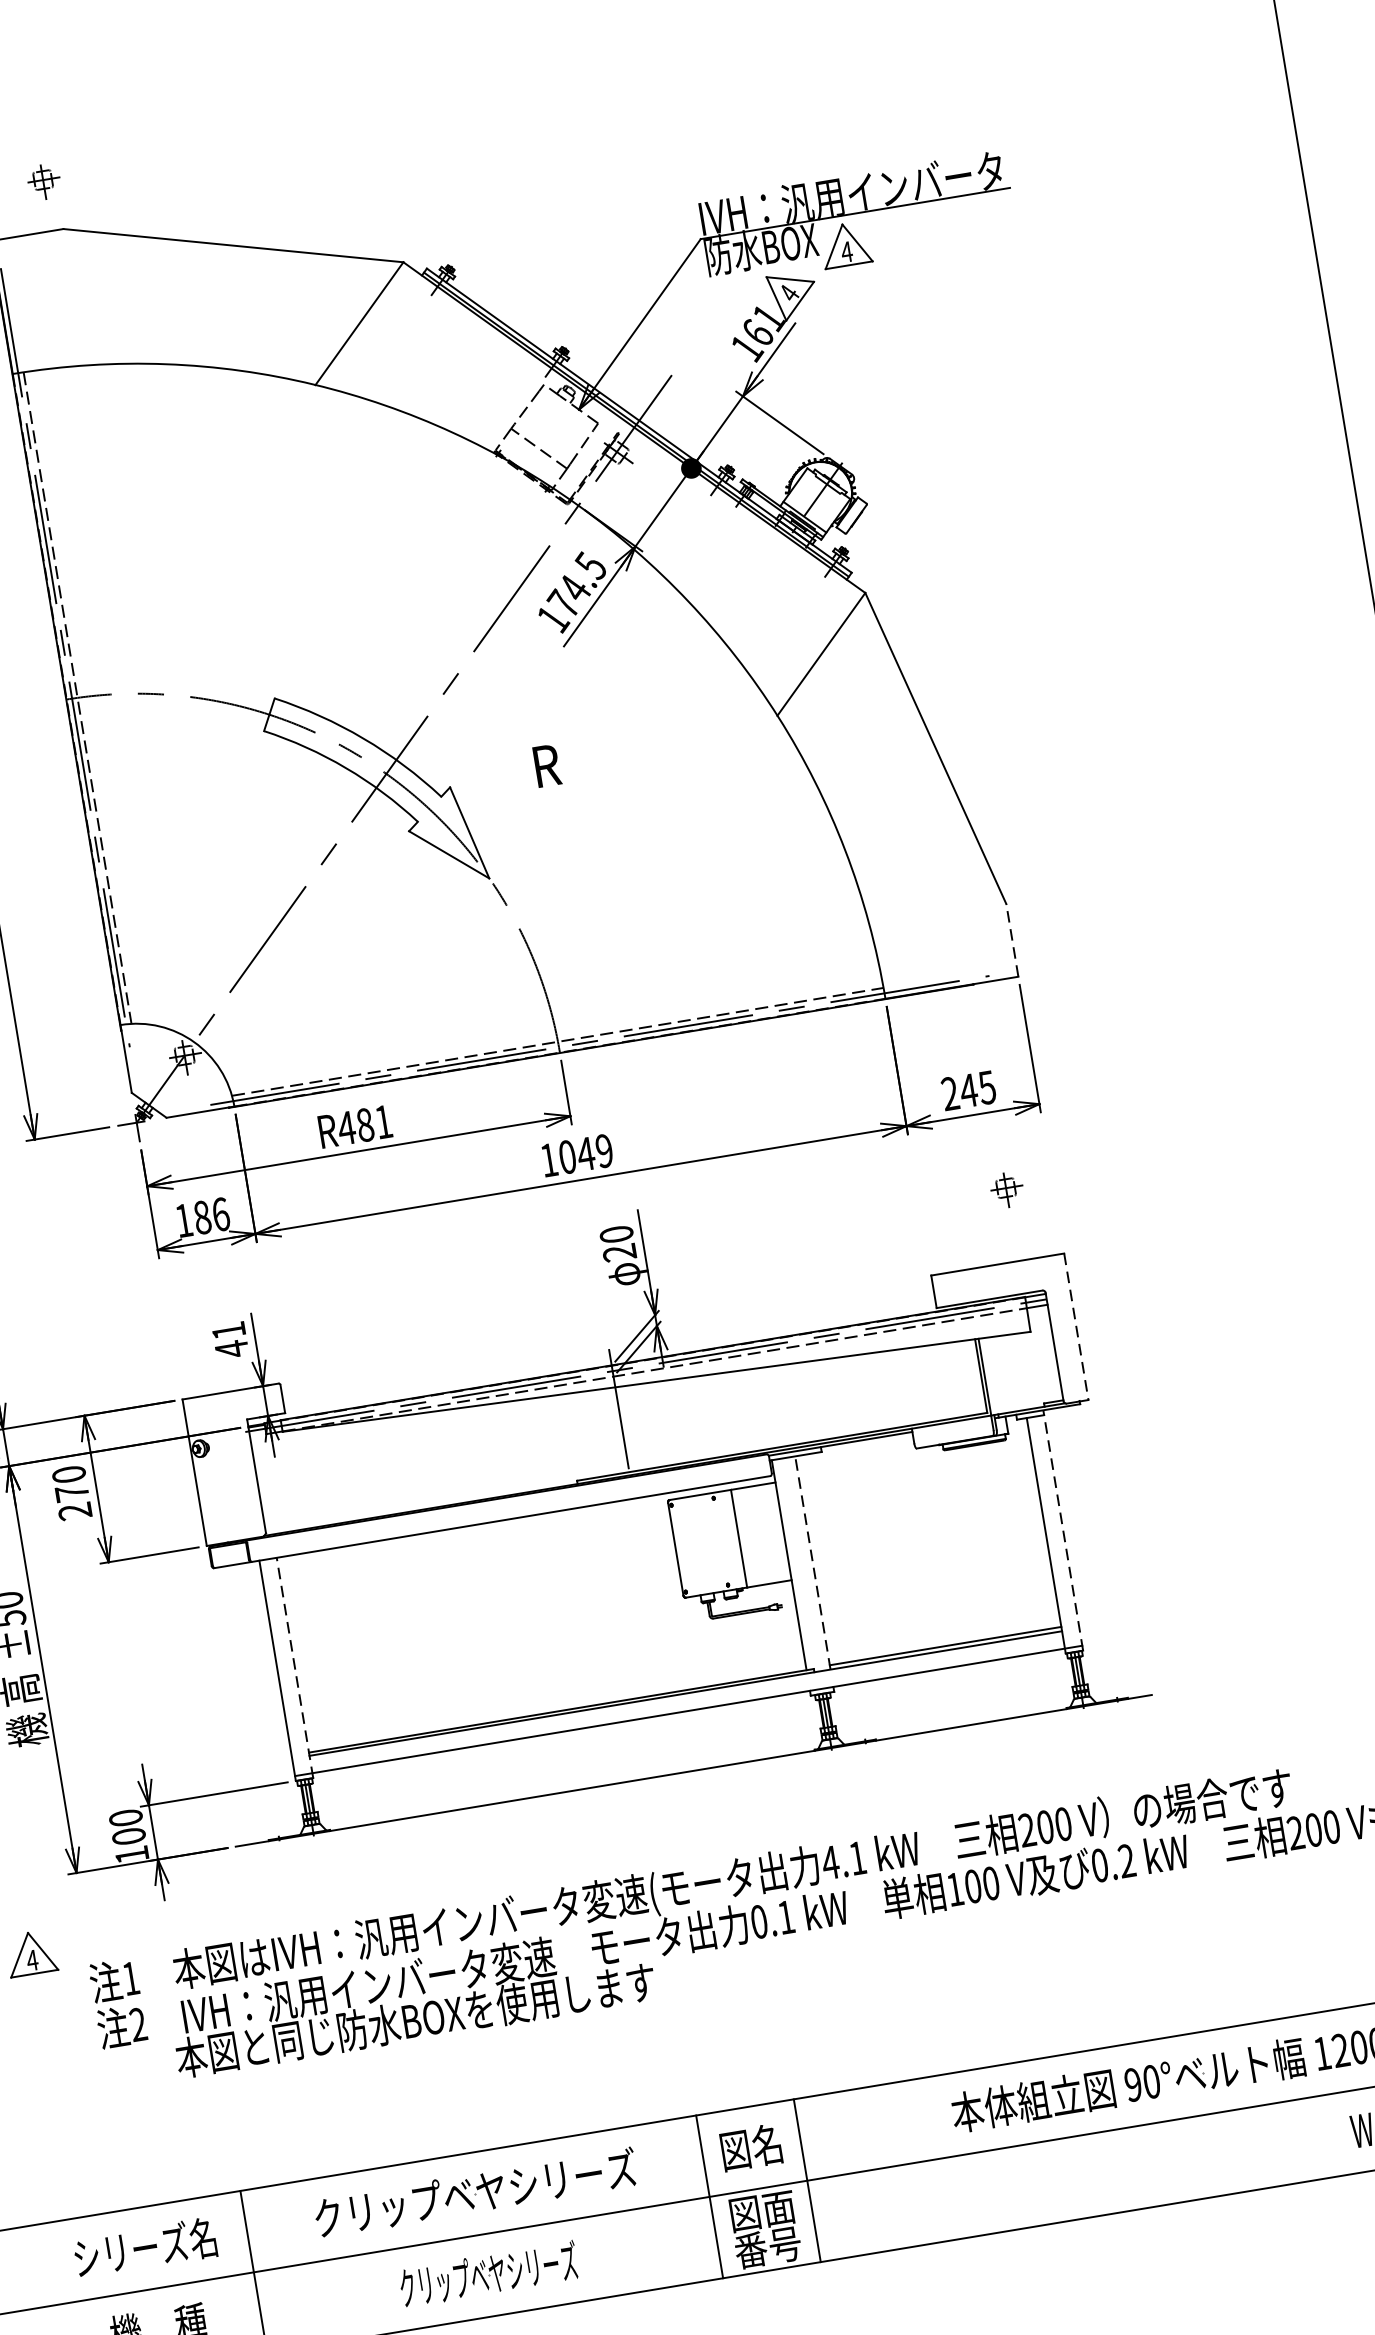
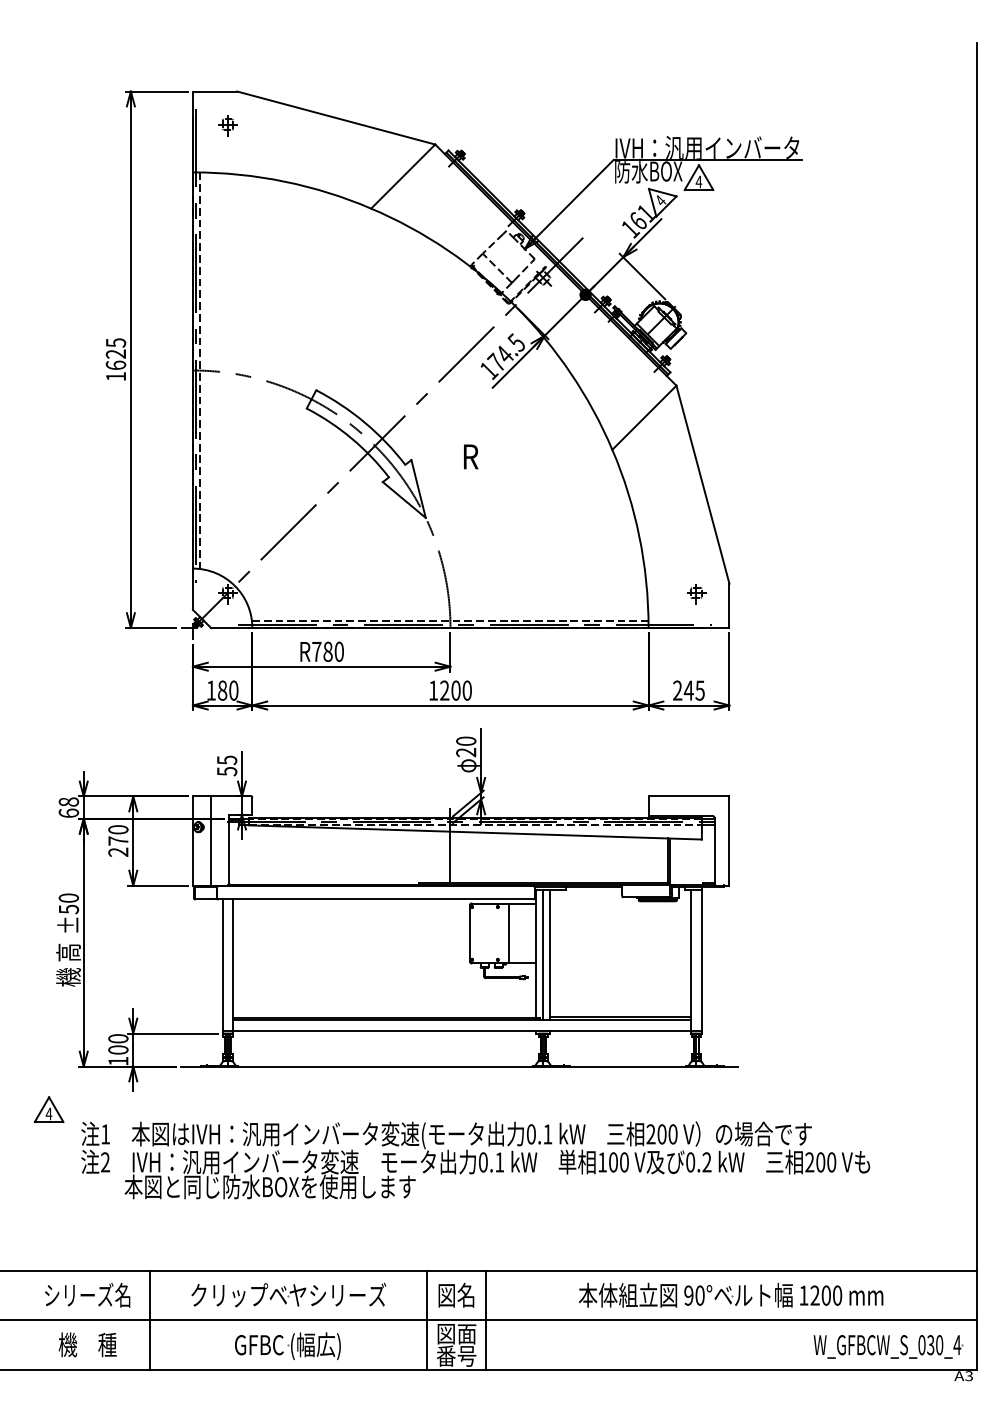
part: (42, 181) -> (227, 125), moved
line: (1012, 939) -> (729, 605), dashed -> solid
text: (364, 1124) -> (327, 651), R481 -> R780
text: (585, 1153) -> (455, 690), 1049 -> 1200
part: (1006, 1190) -> (696, 594), moved
text: (220, 1214) -> (233, 690), 186 -> 180
line: (1076, 1327) -> (729, 841), dashed -> solid
text: (230, 1339) -> (227, 765), 41 -> 55
line: (225, 1466) -> (211, 840), added
line: (1062, 1529) -> (701, 959), dashed -> solid
line: (801, 1563) -> (543, 954), added
line: (813, 1563) -> (550, 955), dashed -> solid
line: (295, 1666) -> (233, 965), dashed -> solid
text: (830, 1862) -> (531, 1134), 4.1 -> 0.1
text: (489, 2277) -> (288, 1346), クリップベヤシリーズ -> GFBC (幅広)

